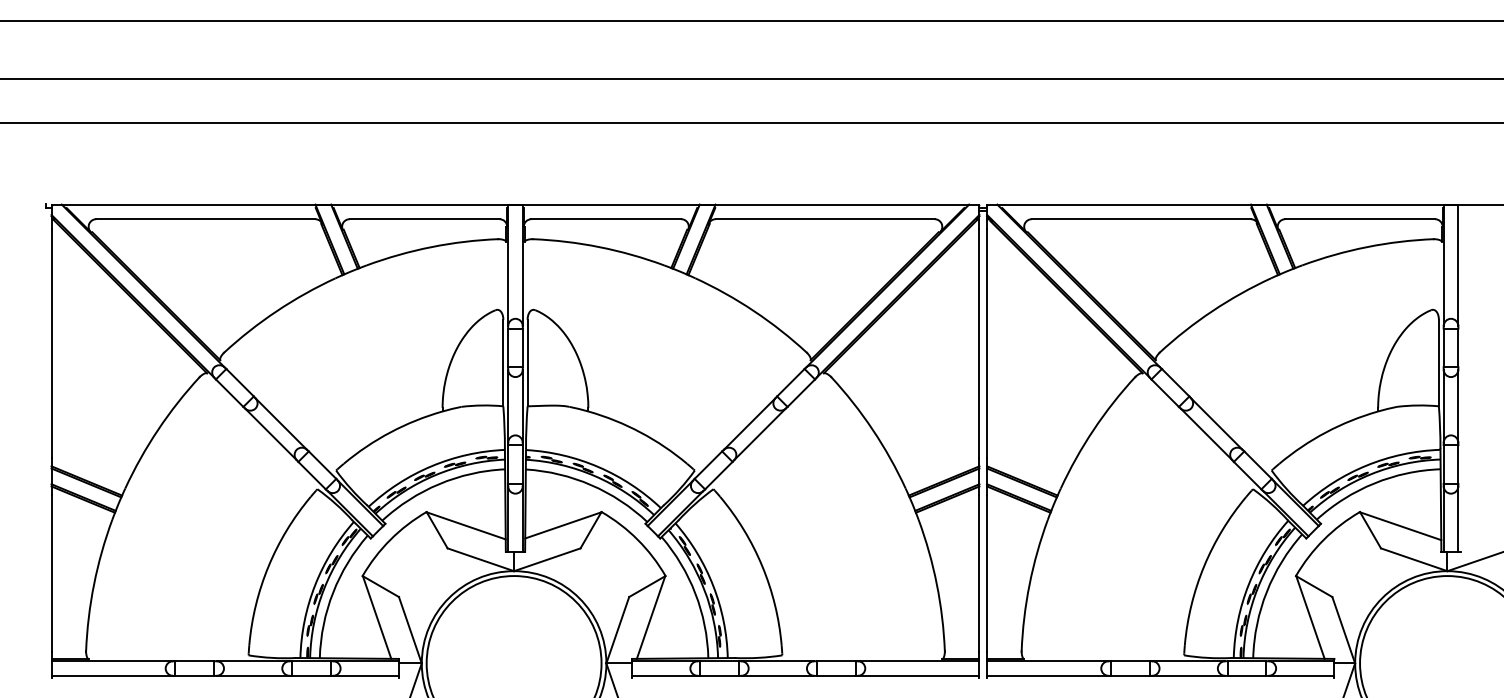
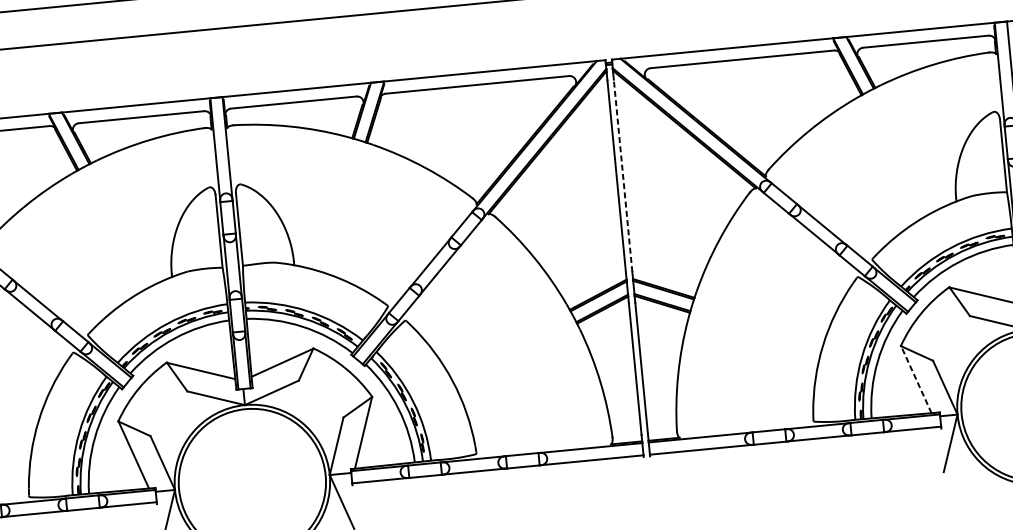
line: (987, 343) -> (623, 176), solid -> dashed
line: (1310, 617) -> (916, 379), solid -> dashed

